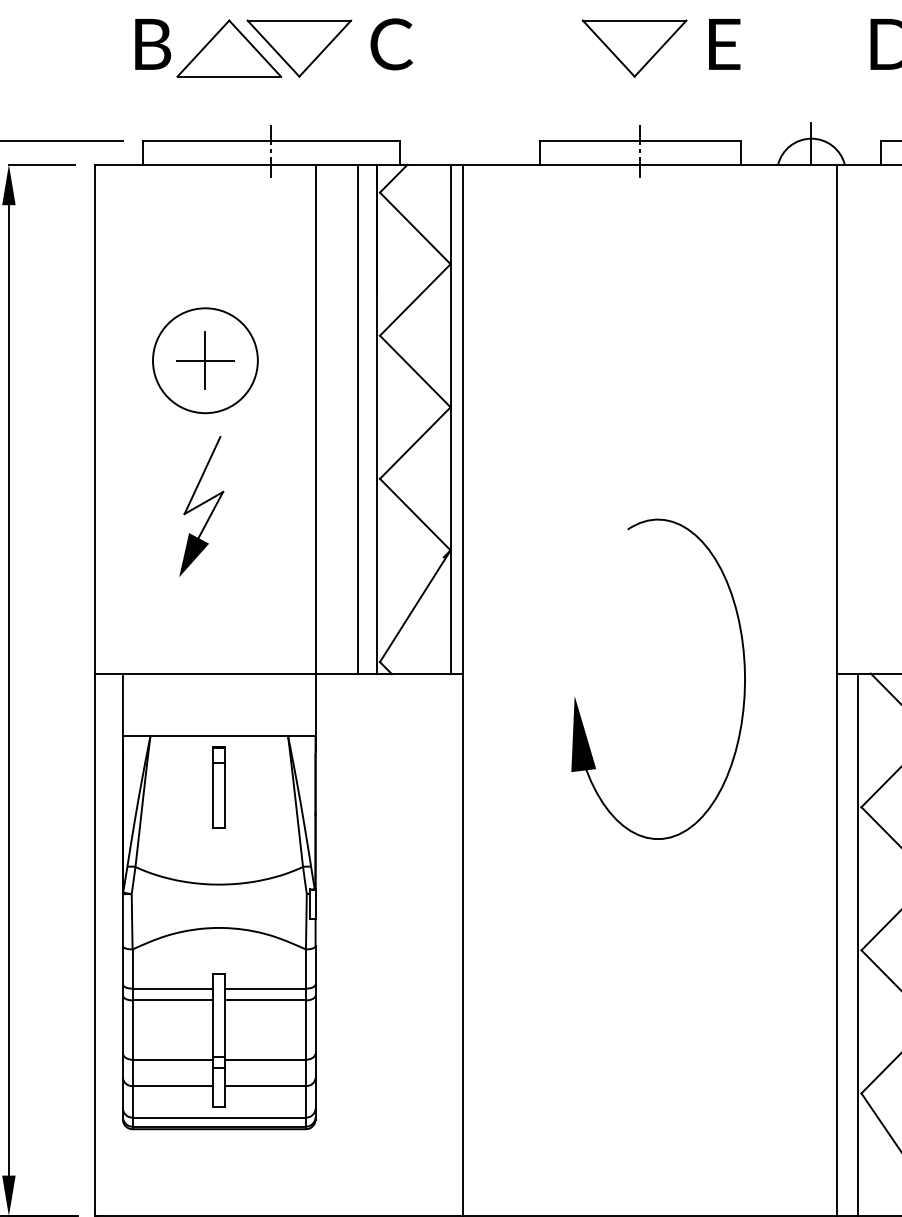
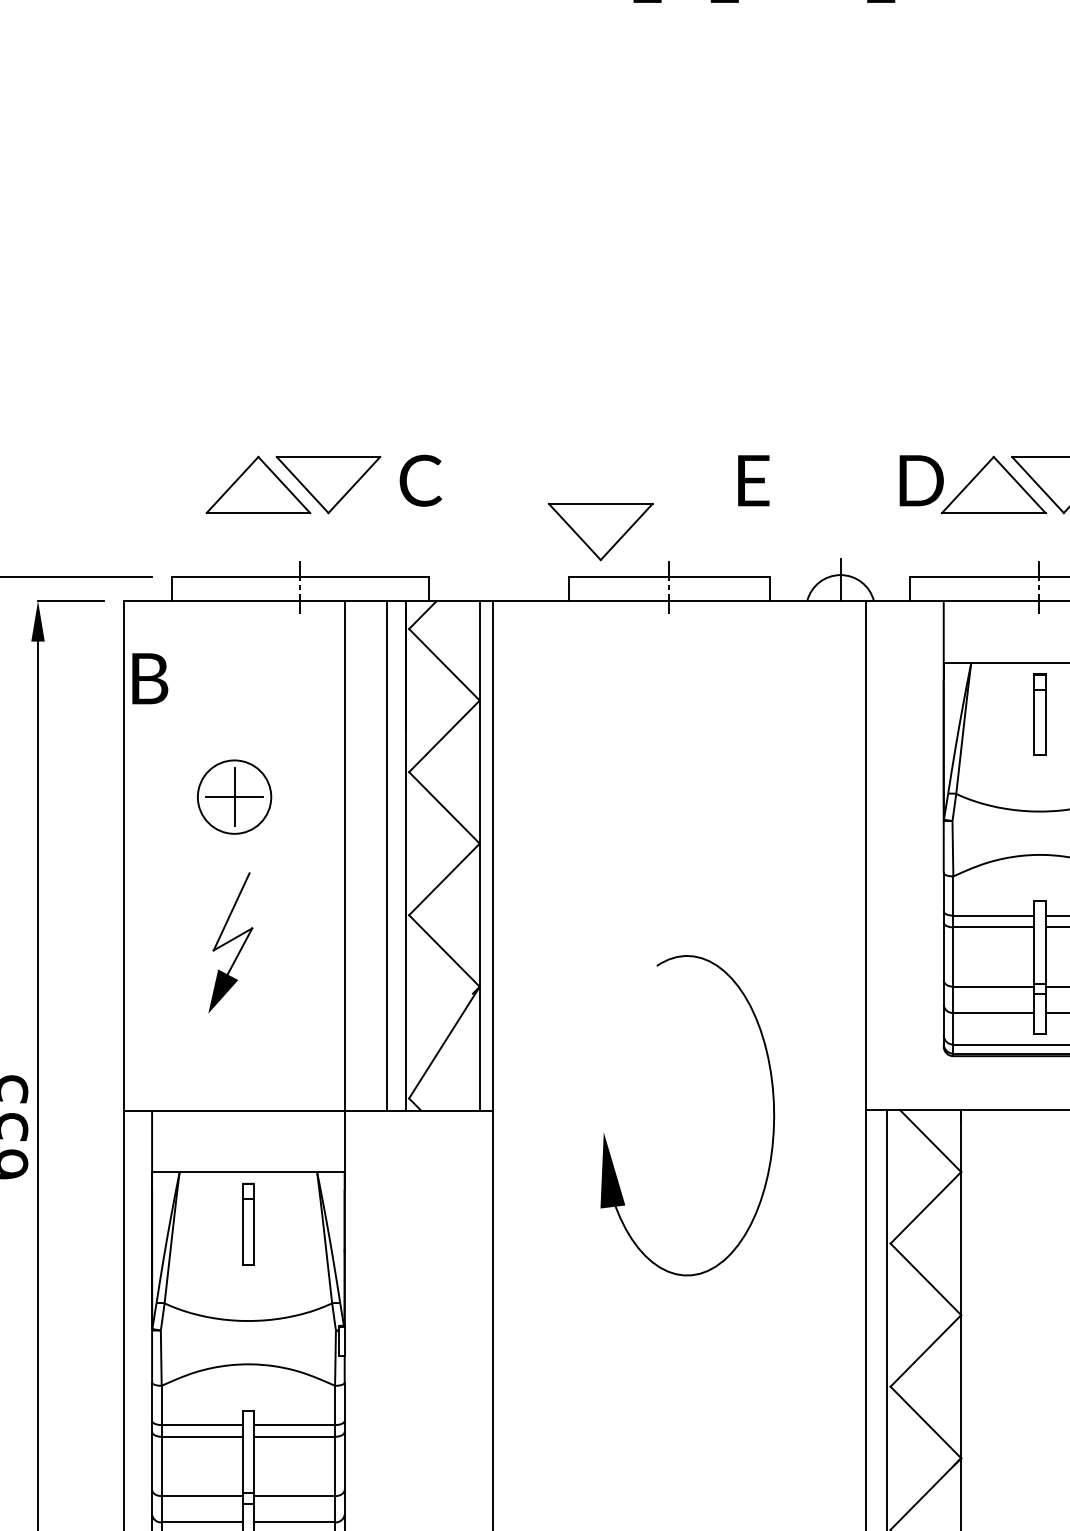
text: (153, 44) -> (150, 678), moved
part: (634, 48) -> (600, 531), moved
circle: (205, 360) -> (234, 796), size x0.7

